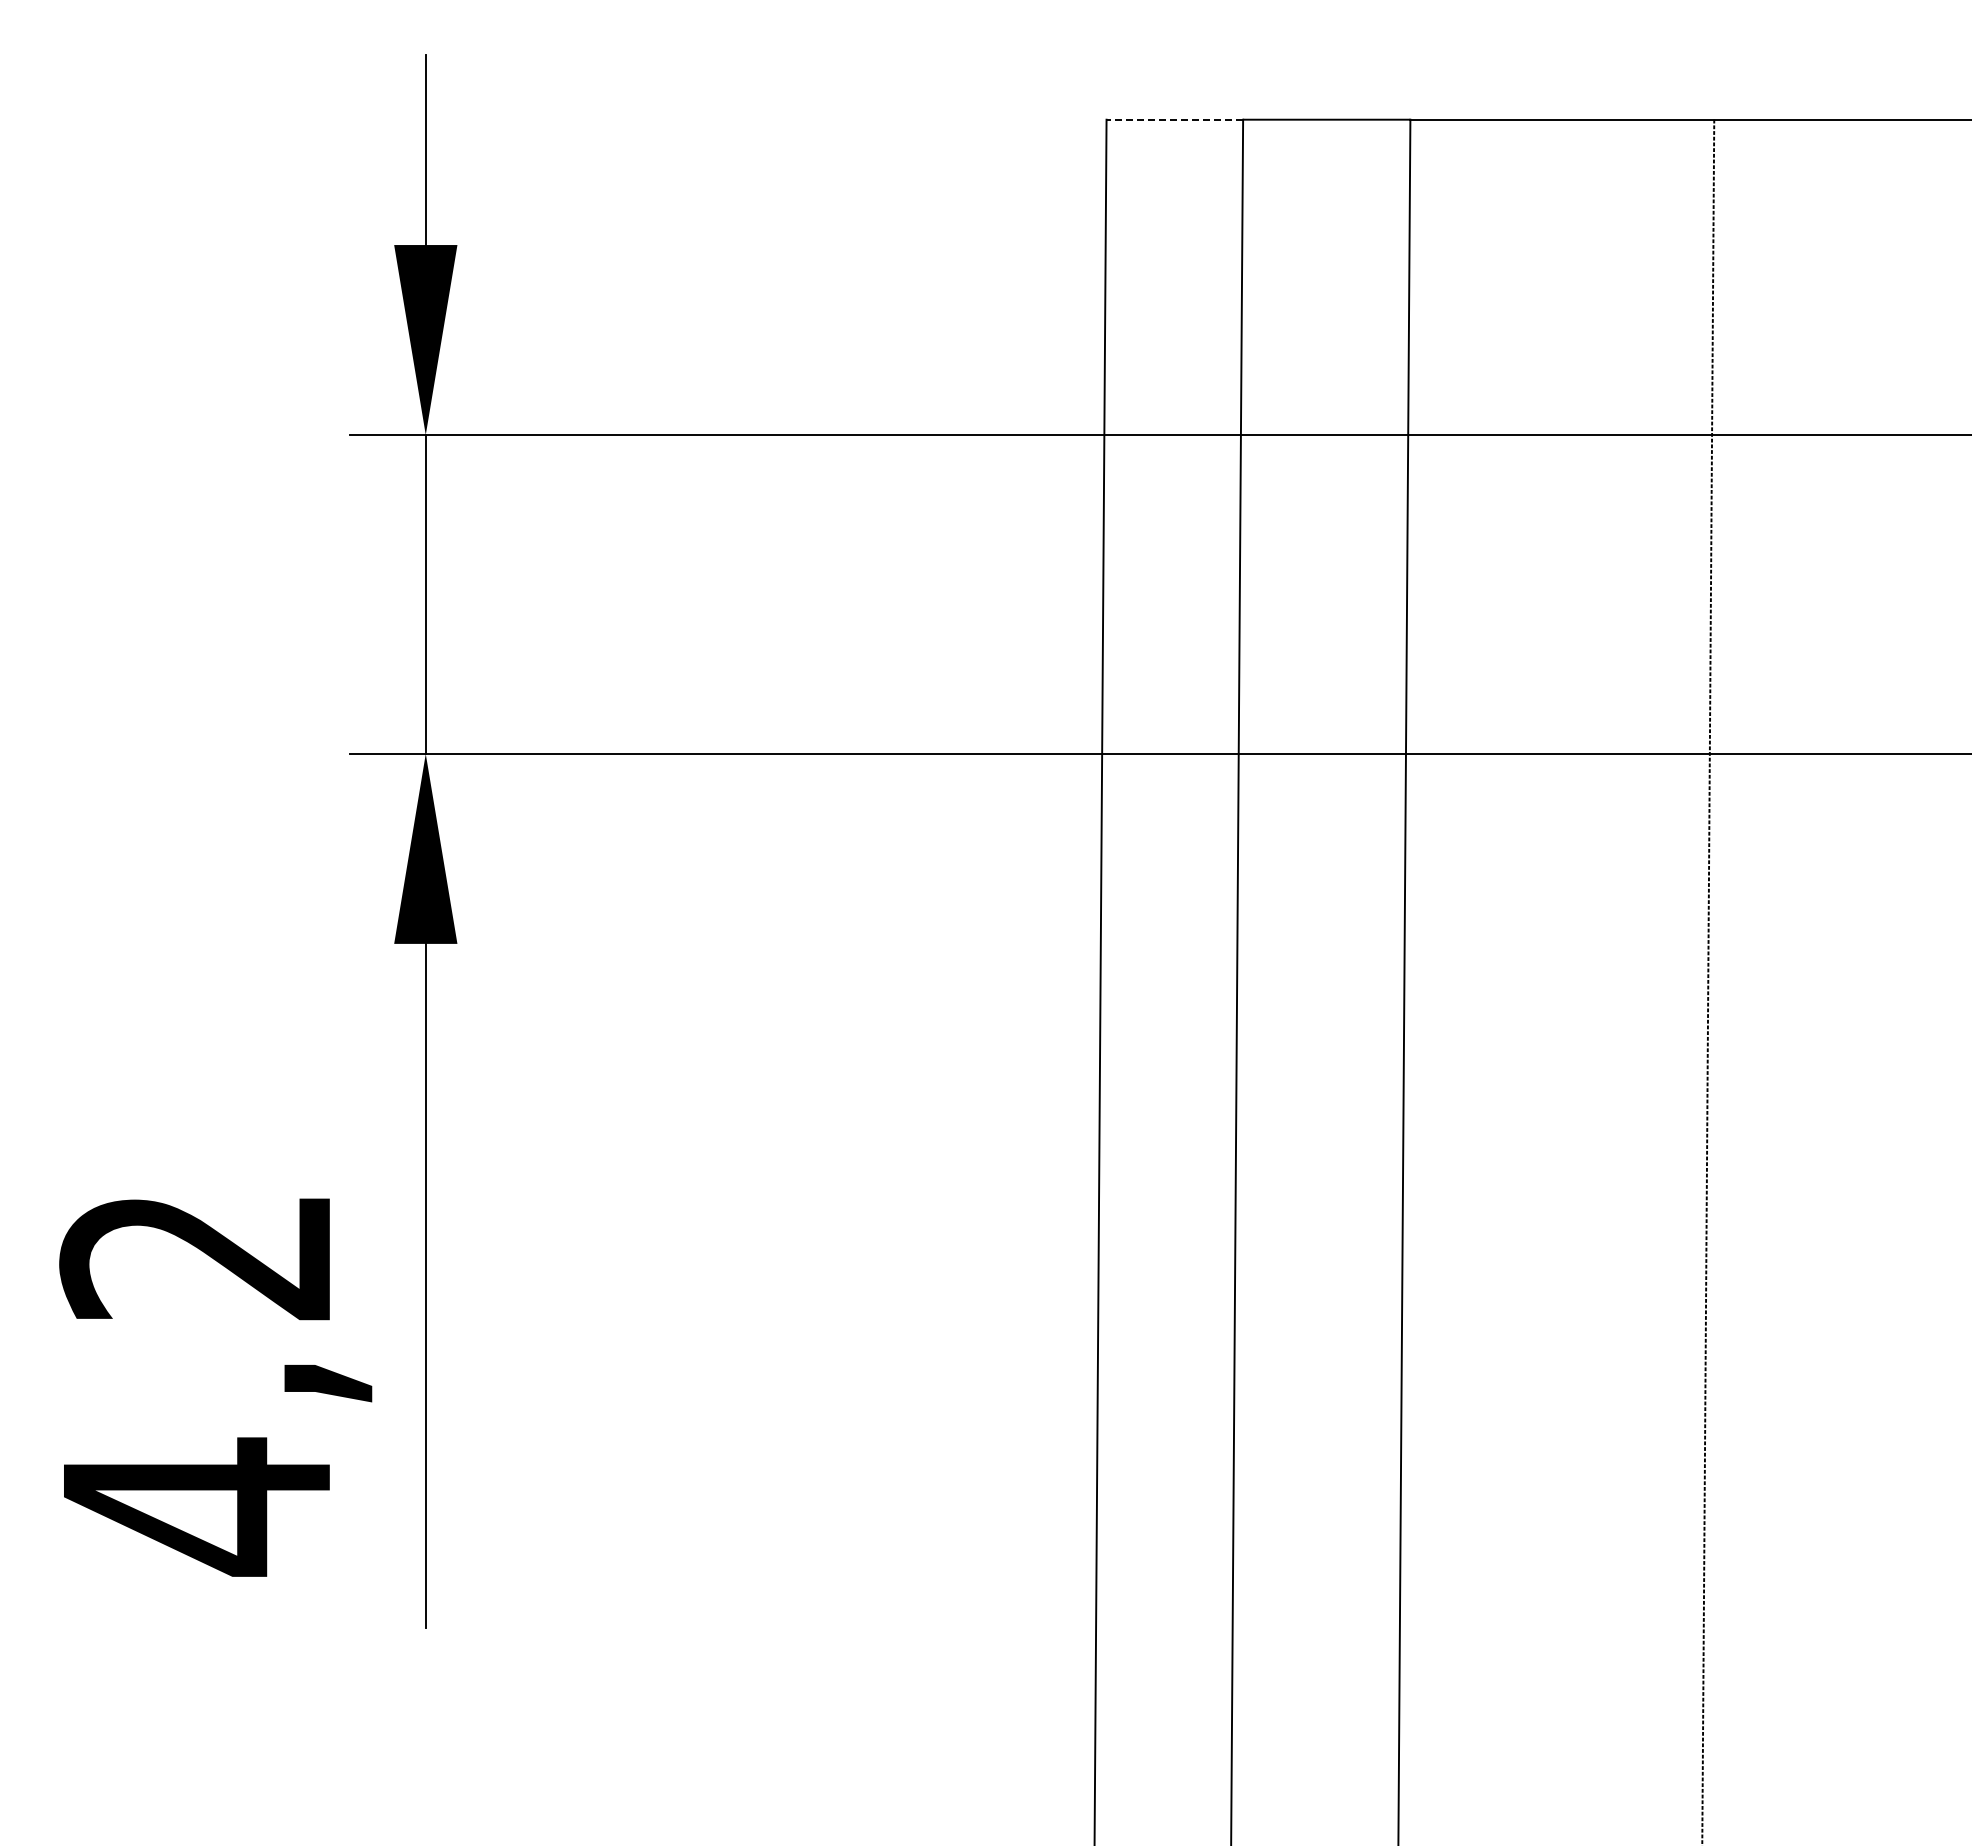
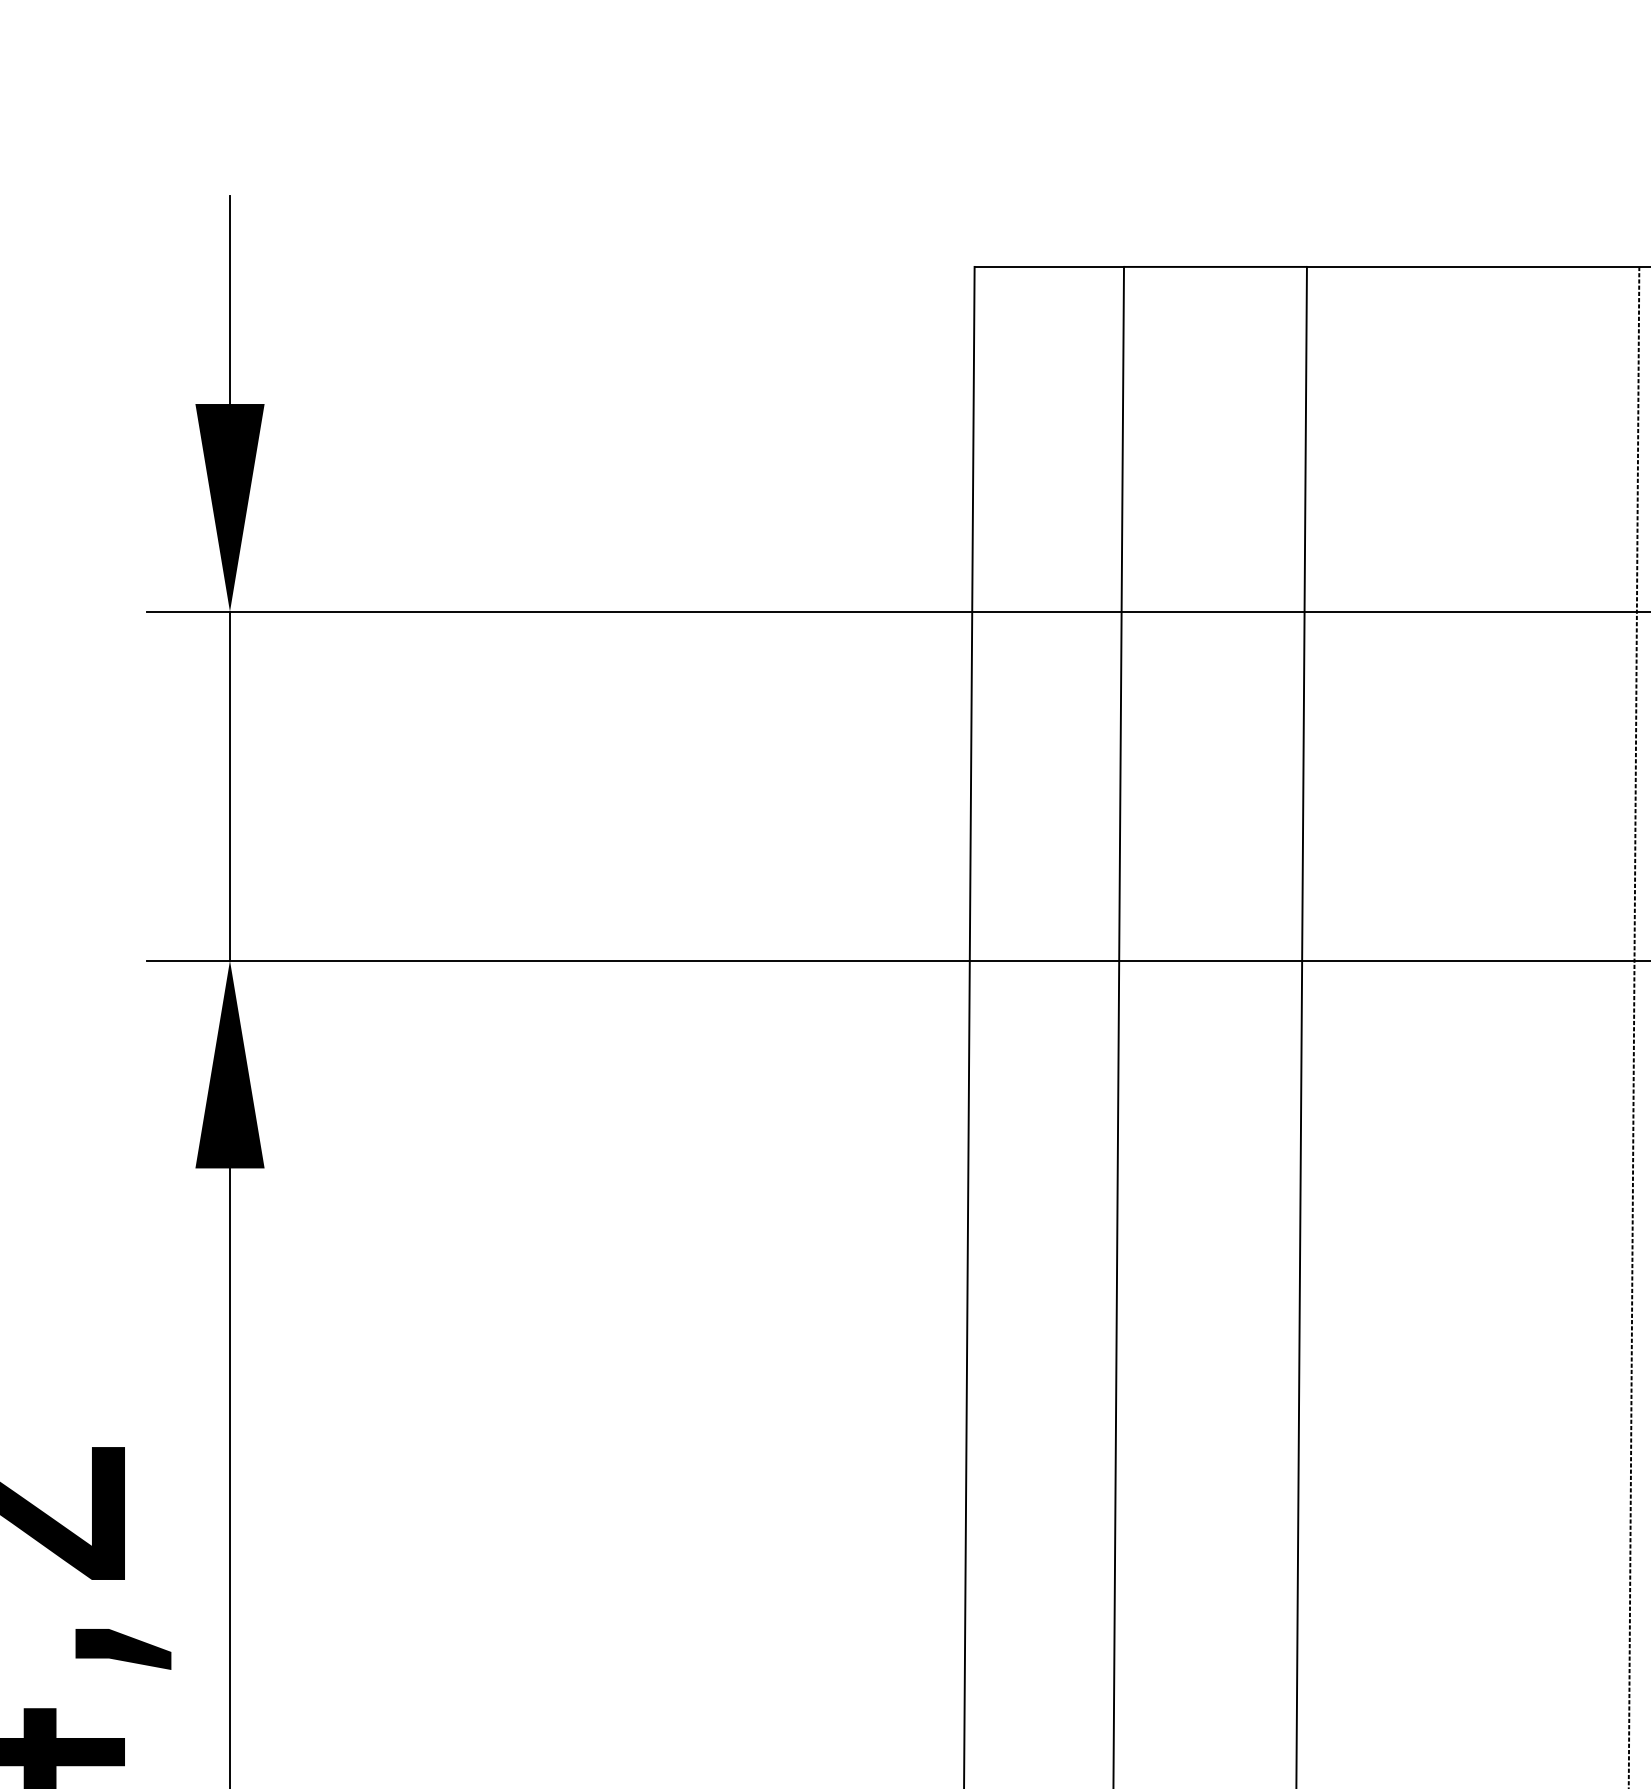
line: (1174, 119) -> (1048, 266), dashed -> solid

